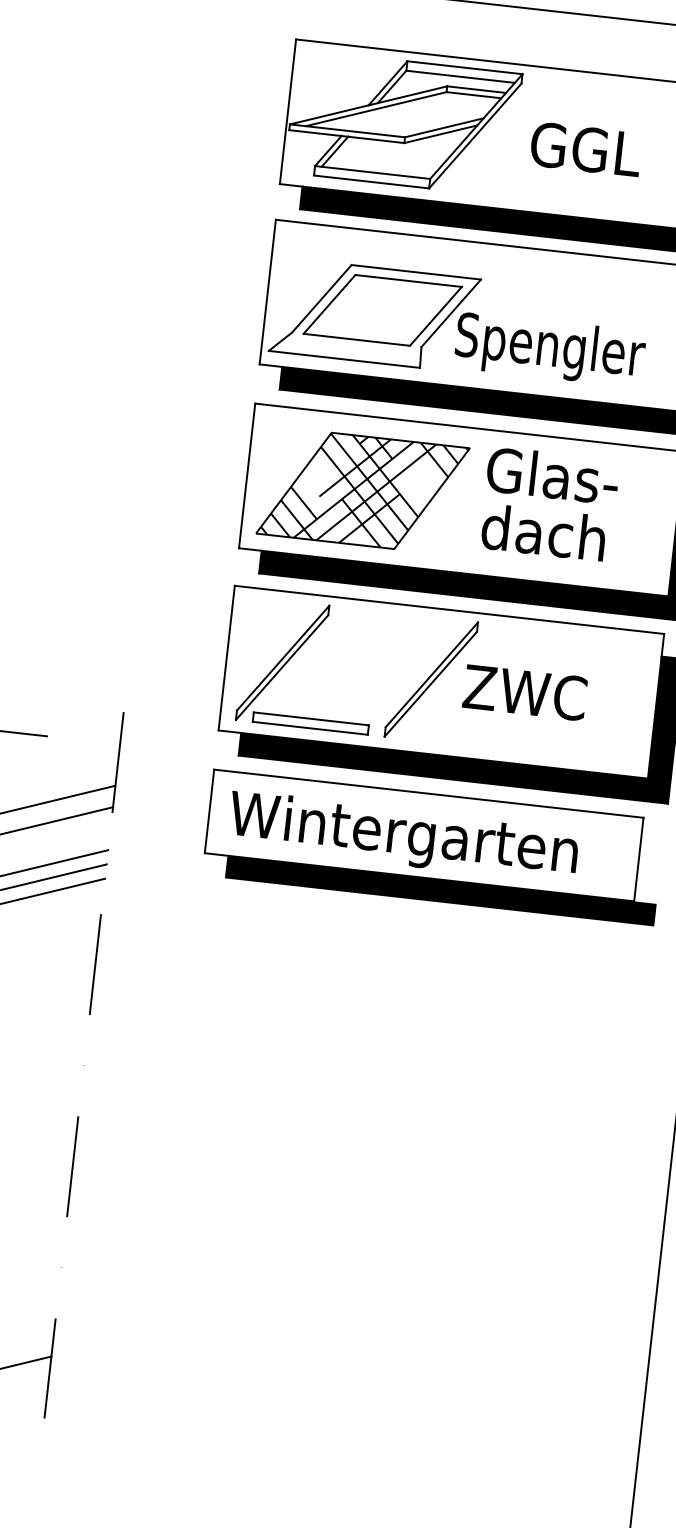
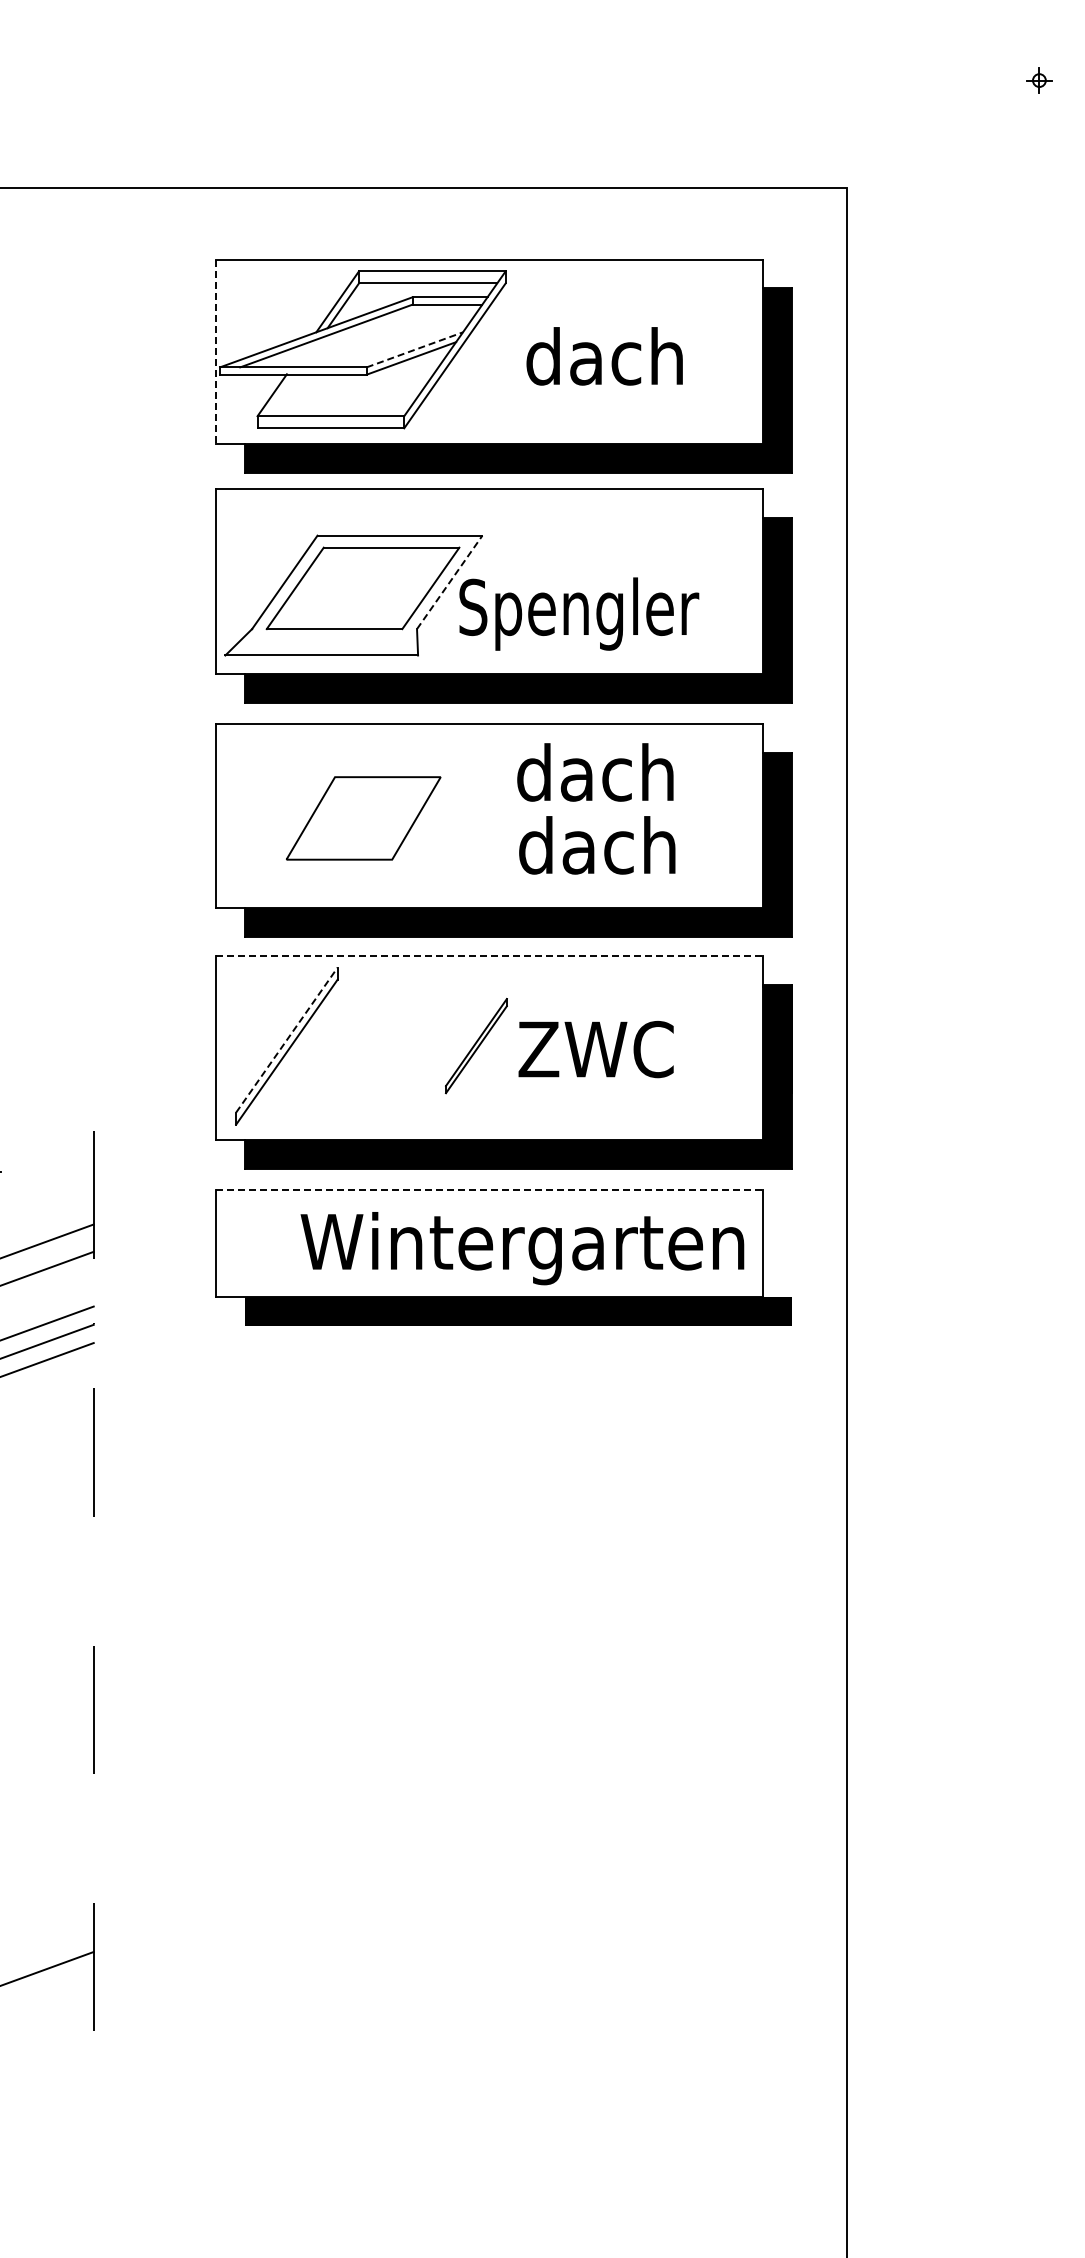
line: (287, 112) -> (215, 352), solid -> dashed
line: (444, 127) -> (415, 349), solid -> dashed
text: (592, 149) -> (604, 356), GGL -> dach
line: (334, 151) -> (280, 395), removed
line: (451, 312) -> (450, 581), solid -> dashed
text: (552, 475) -> (600, 772), Glas- -> dach
part: (362, 490) -> (363, 818), size x0.6
line: (449, 609) -> (489, 955), solid -> dashed
line: (283, 657) -> (287, 1039), solid -> dashed
part: (431, 679) -> (476, 1045), size x0.6
part: (310, 723) -> (330, 1118), removed
line: (428, 793) -> (489, 1190), solid -> dashed
text: (403, 837) -> (522, 1248), moved

